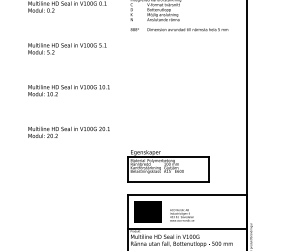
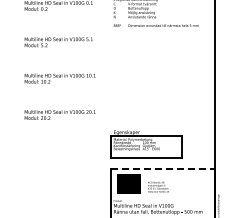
line: (187, 195) -> (163, 169), solid -> dashed
line: (187, 228) -> (163, 198), removed

